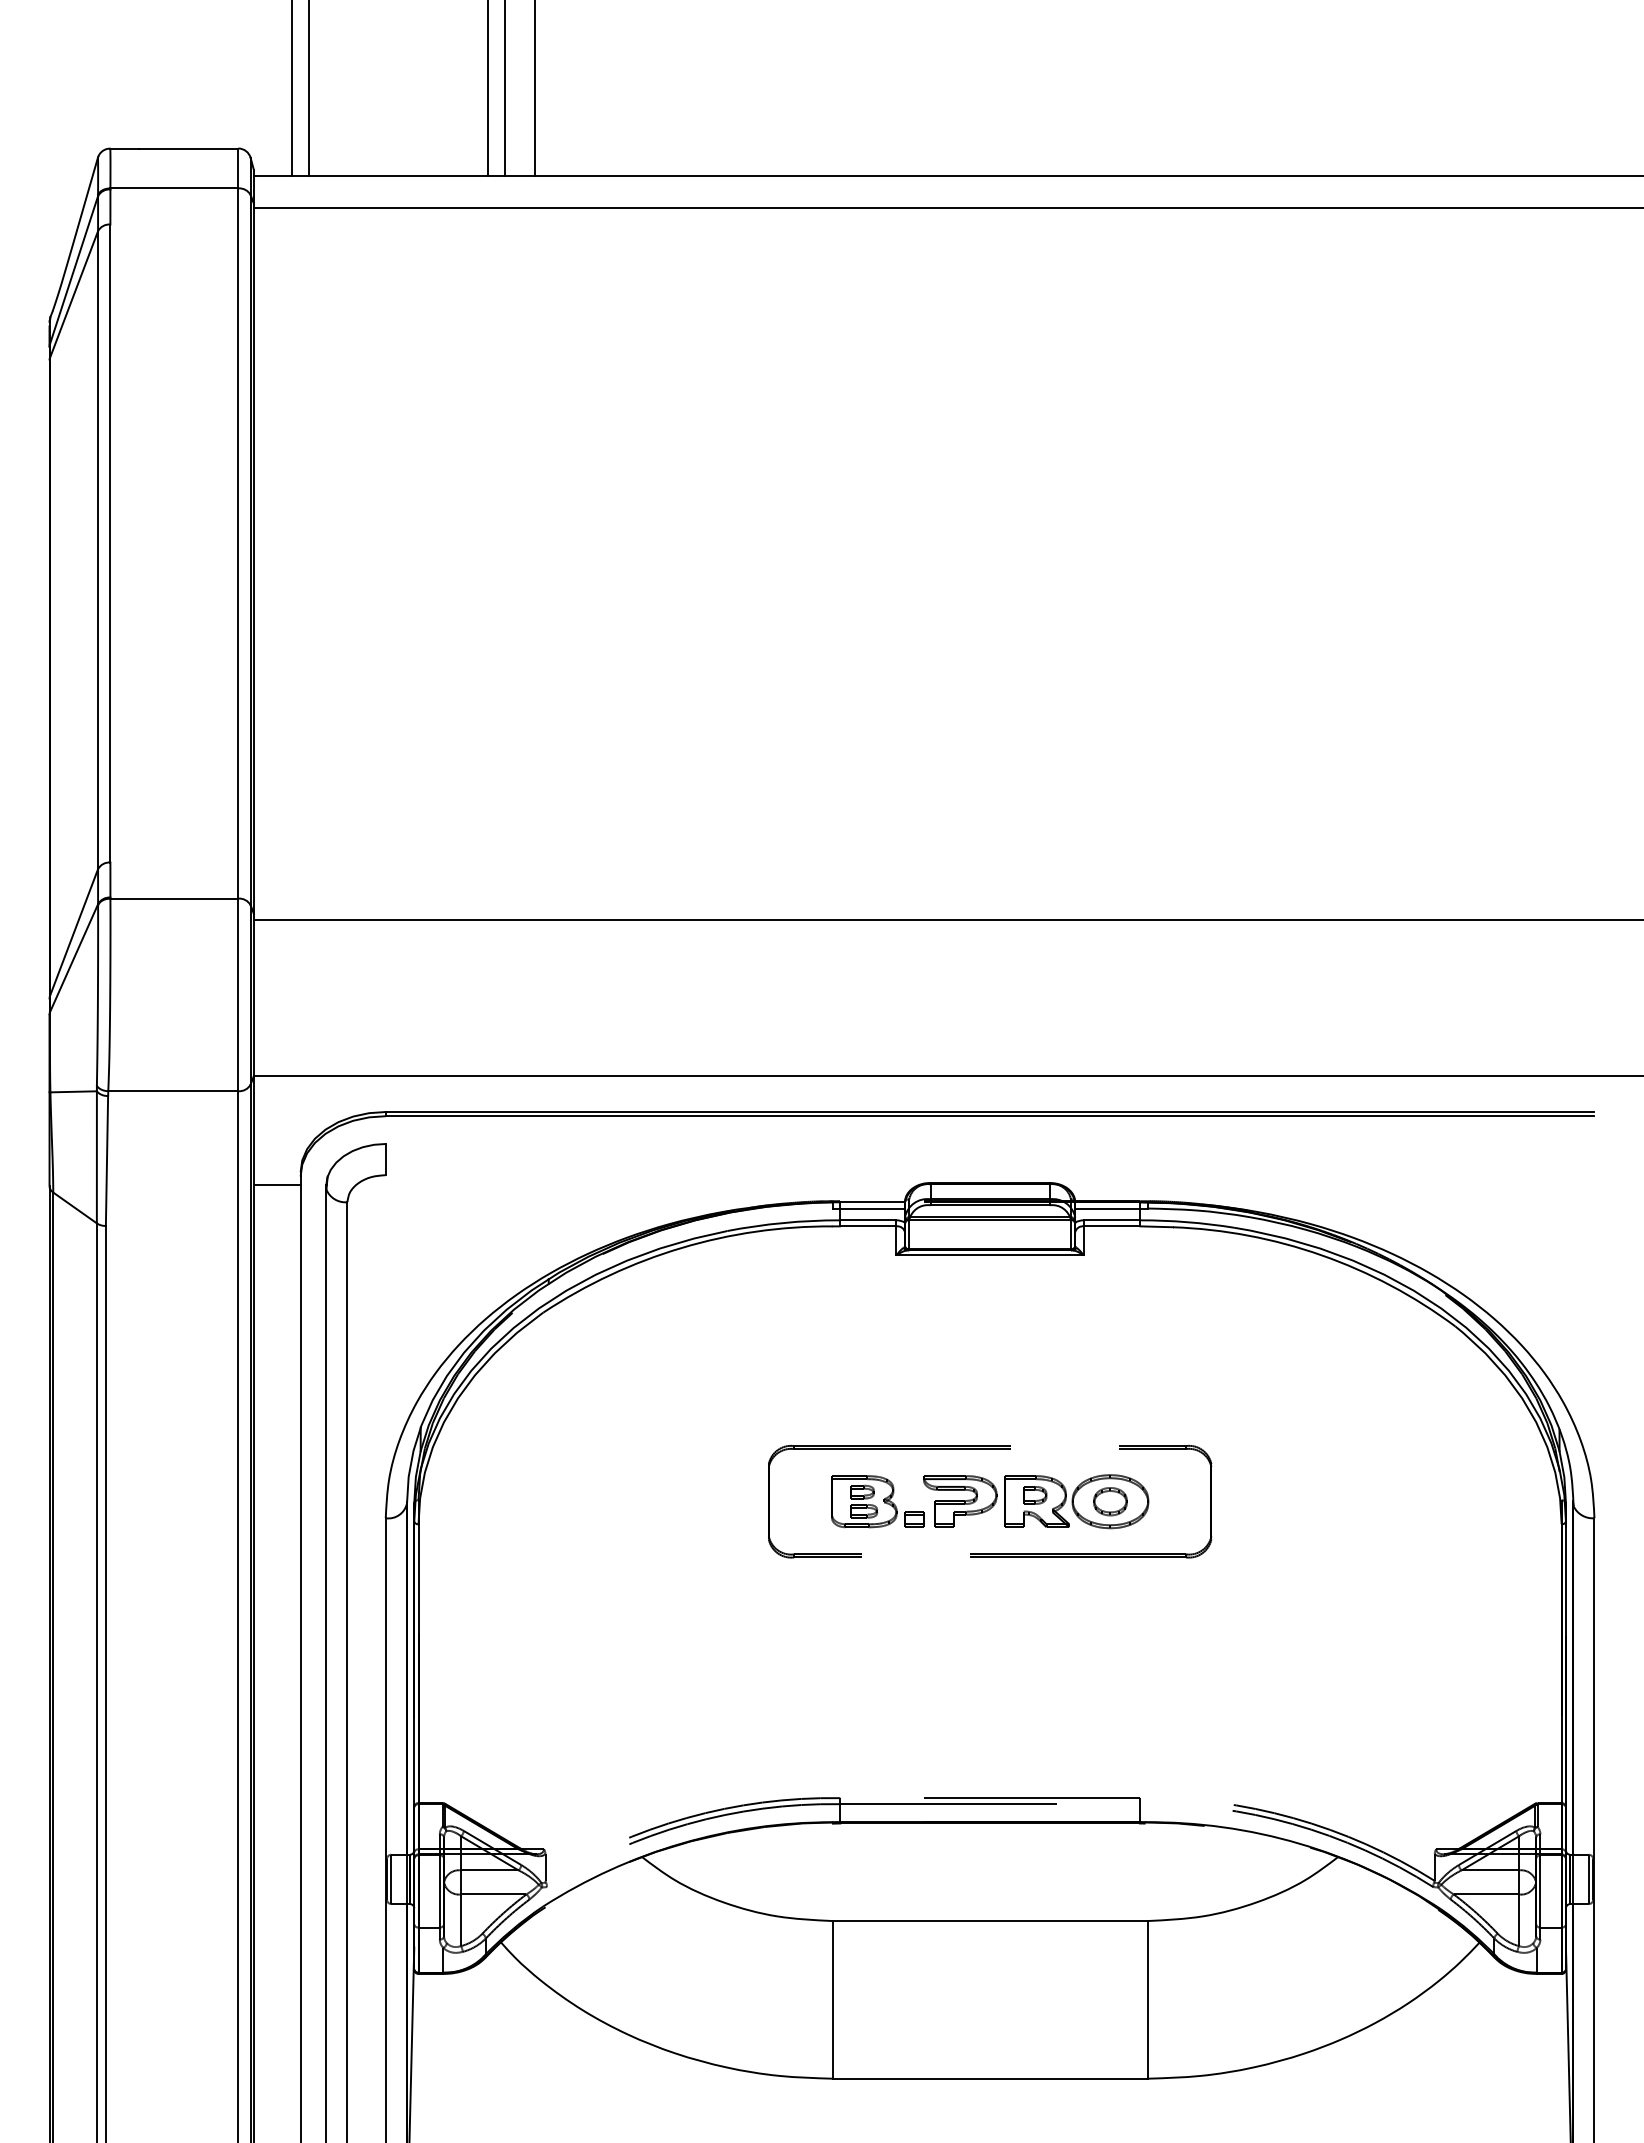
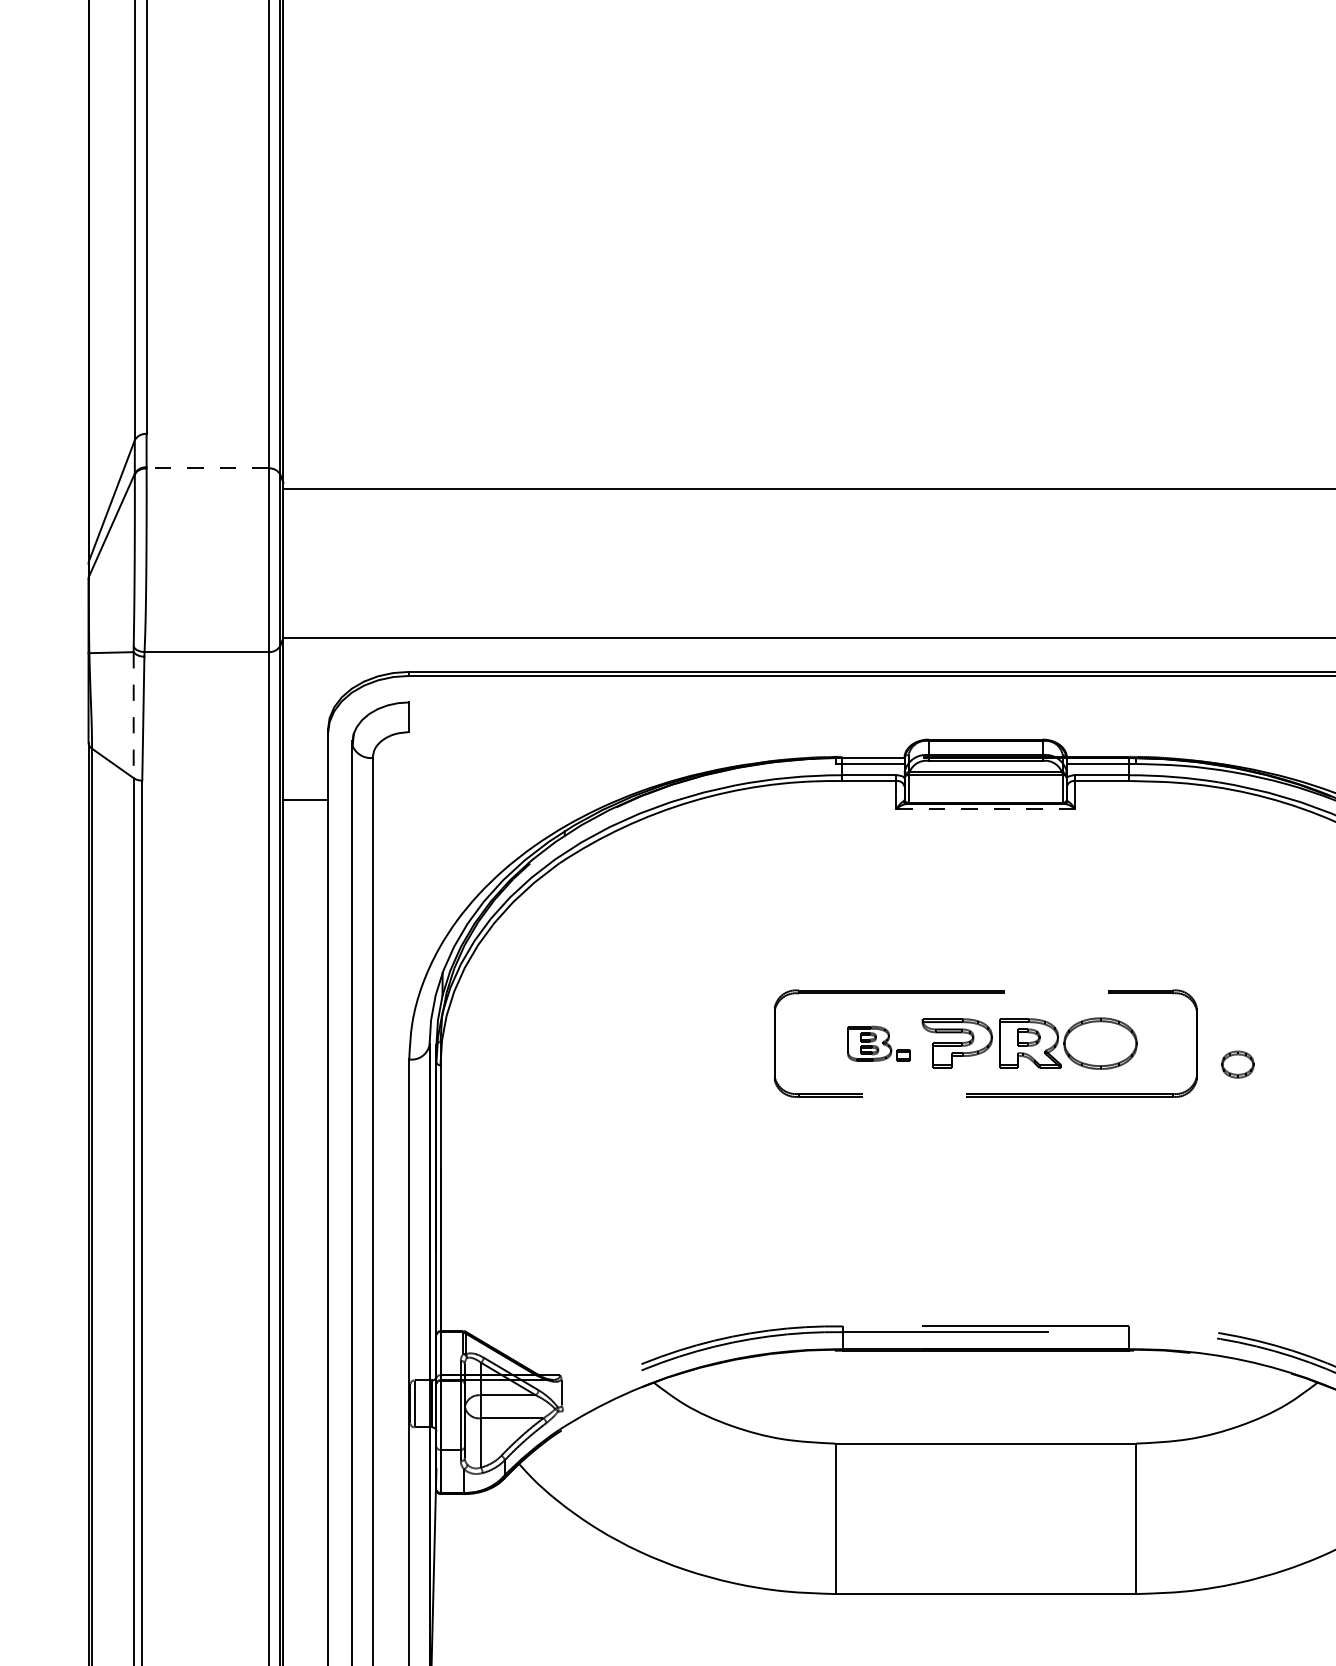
line: (174, 898) -> (207, 468), solid -> dashed
line: (96, 1157) -> (133, 715), solid -> dashed
line: (276, 1184) -> (305, 800), moved
line: (990, 1255) -> (986, 808), solid -> dashed
part: (877, 1501) -> (878, 1043), size x0.7
part: (1110, 1501) -> (1237, 1064), moved

